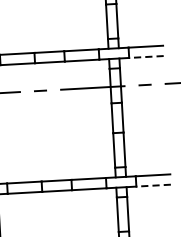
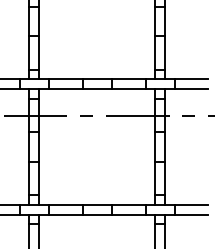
line: (146, 57) -> (191, 89), dashed -> solid
line: (153, 185) -> (191, 214), dashed -> solid

